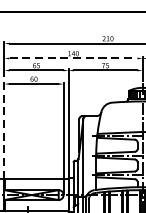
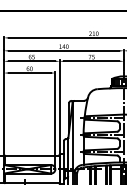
line: (74, 58) -> (64, 50), dashed -> solid
line: (4, 123) -> (4, 107), dashed -> solid

